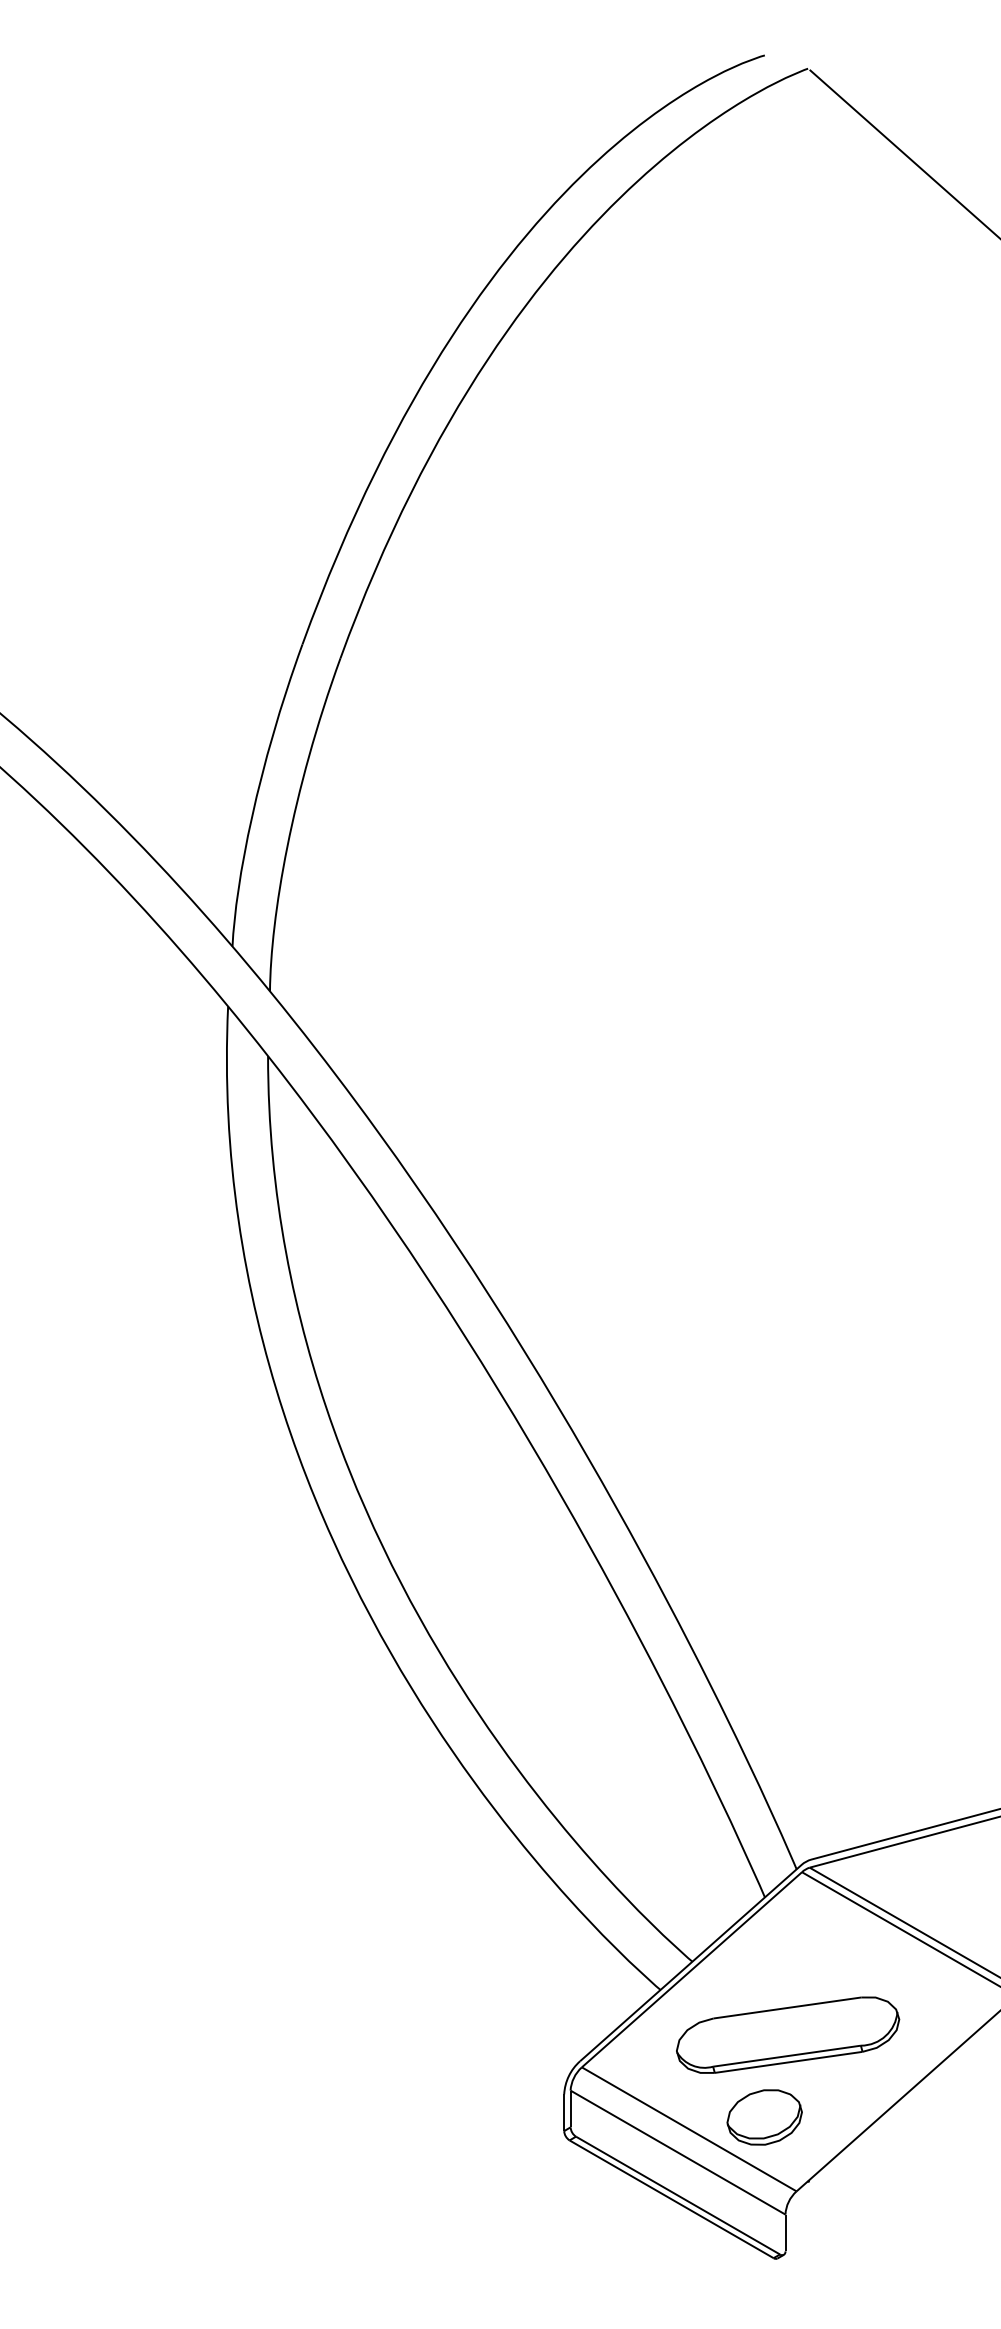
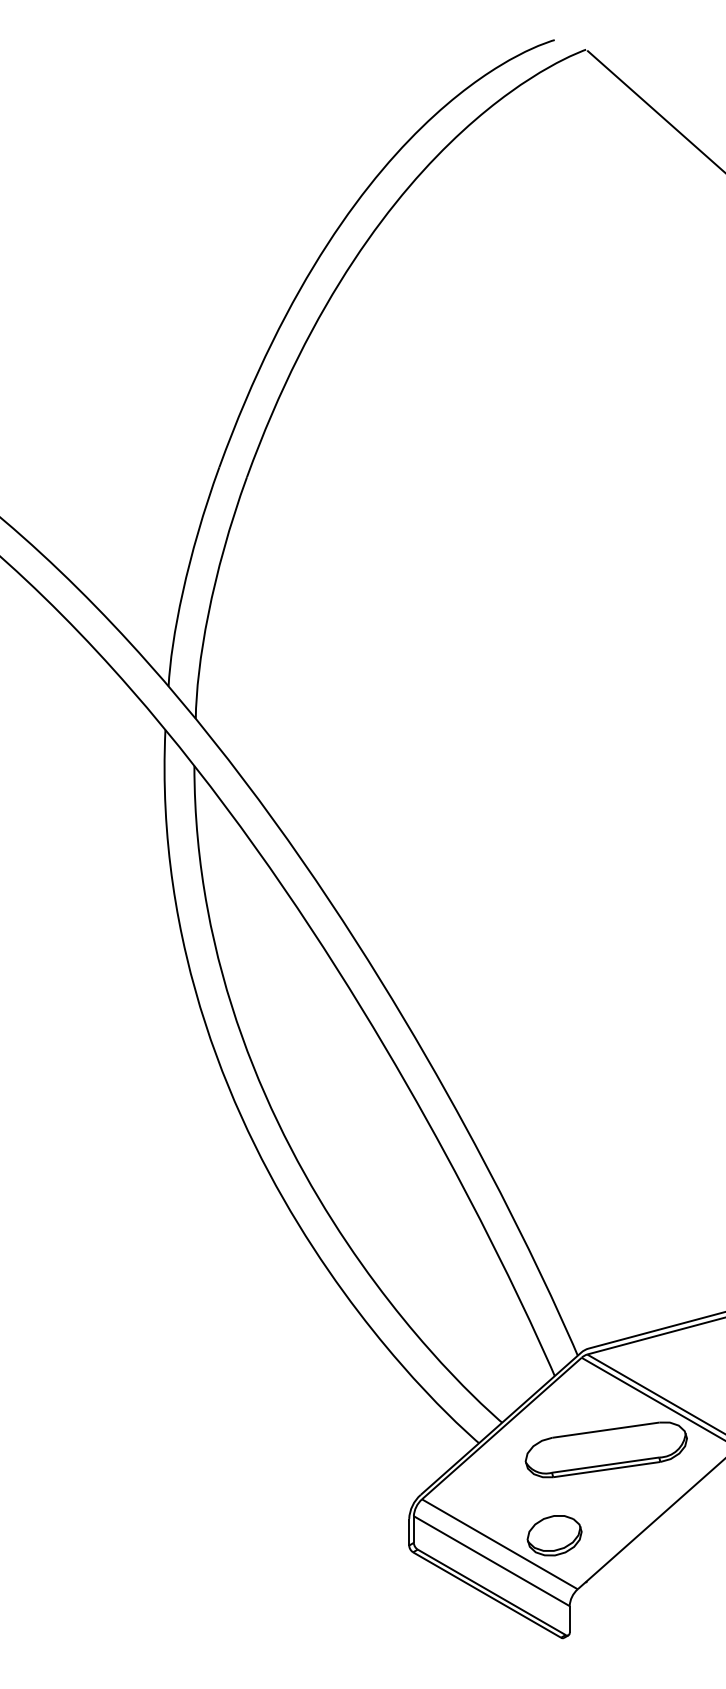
part: (788, 2034) -> (606, 1449), moved

